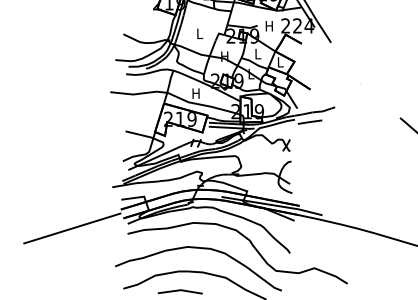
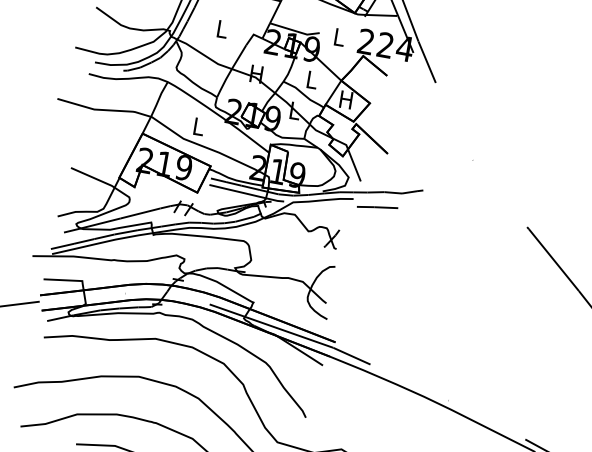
text: (268, 26) -> (337, 37), H -> L
text: (279, 62) -> (344, 100), L -> H
text: (195, 93) -> (197, 126), H -> L

